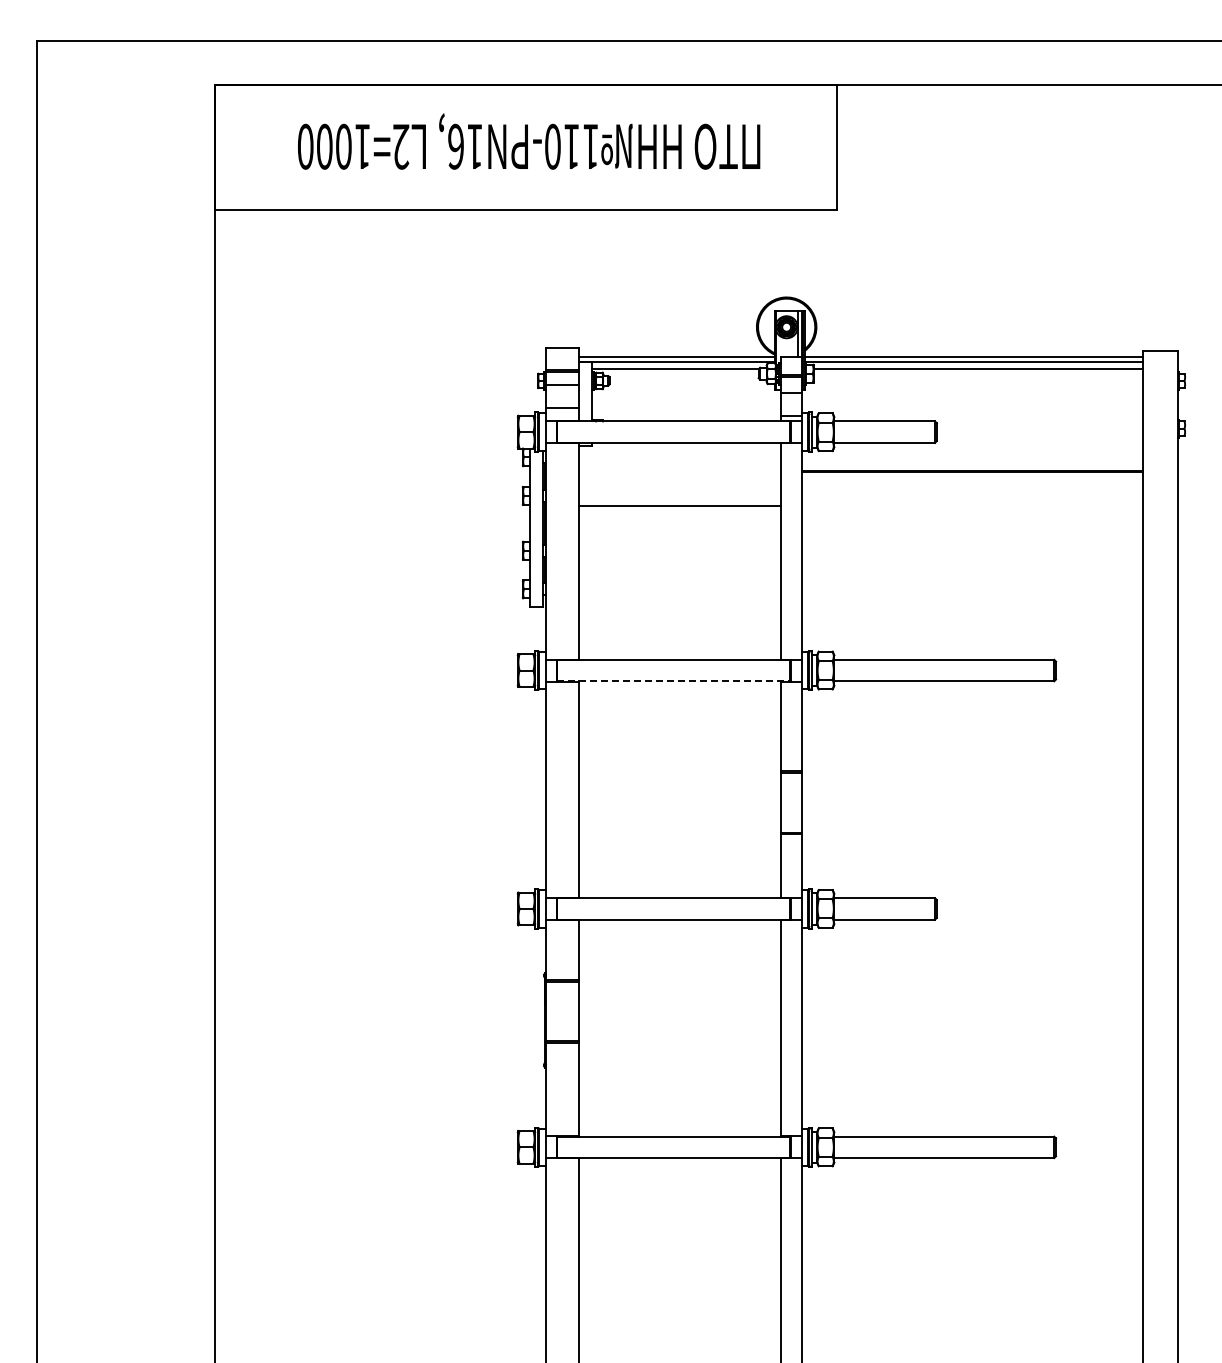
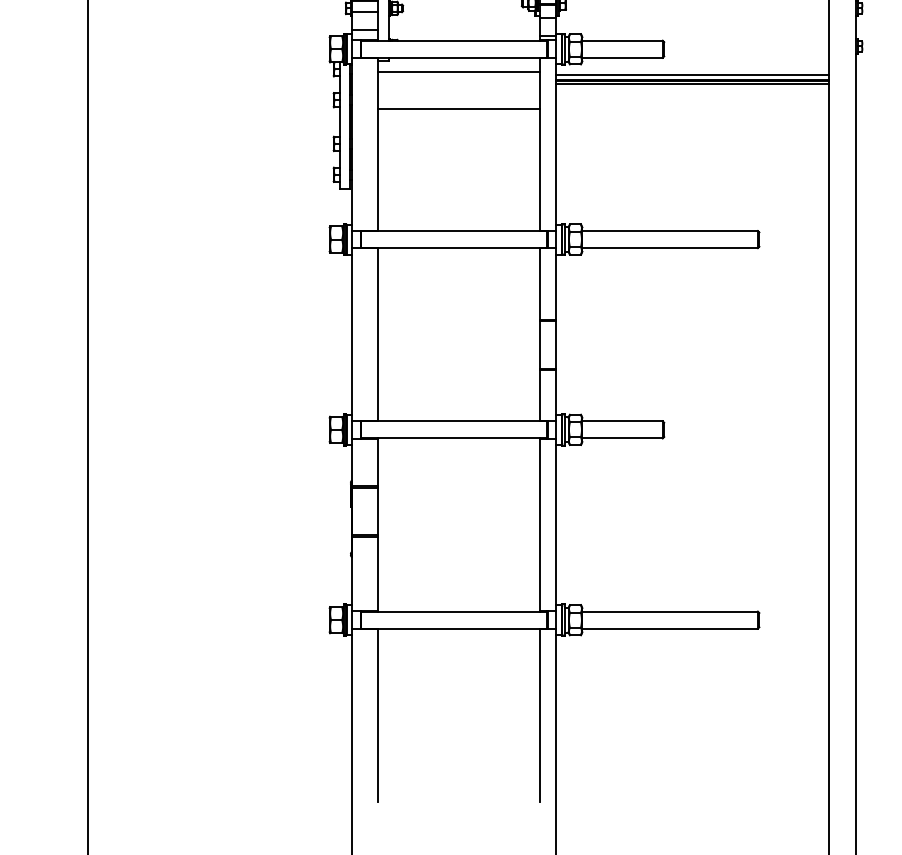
line: (679, 460) -> (458, 71), added
line: (972, 464) -> (692, 75), added
line: (972, 476) -> (692, 84), added
line: (673, 681) -> (453, 248), dashed -> solid

